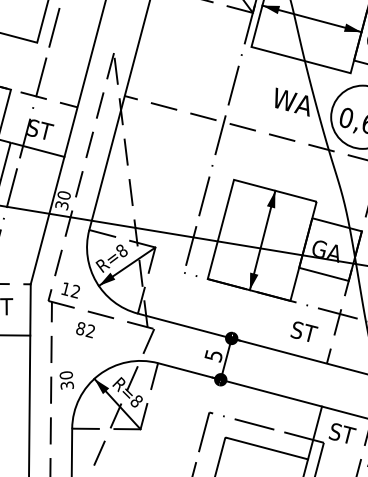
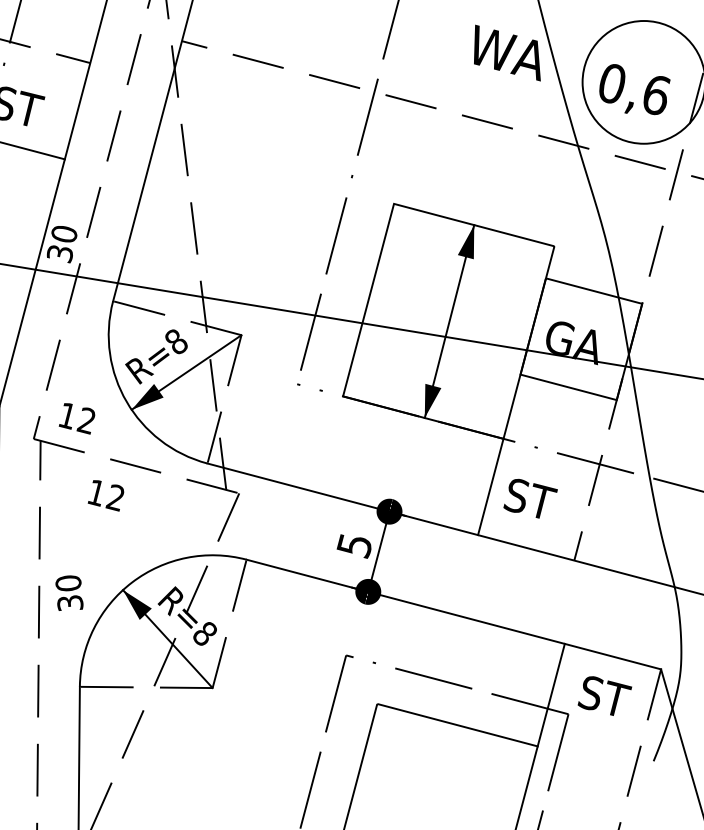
line: (283, 325) -> (490, 486), added
text: (80, 328) -> (96, 492), 82 -> 12

